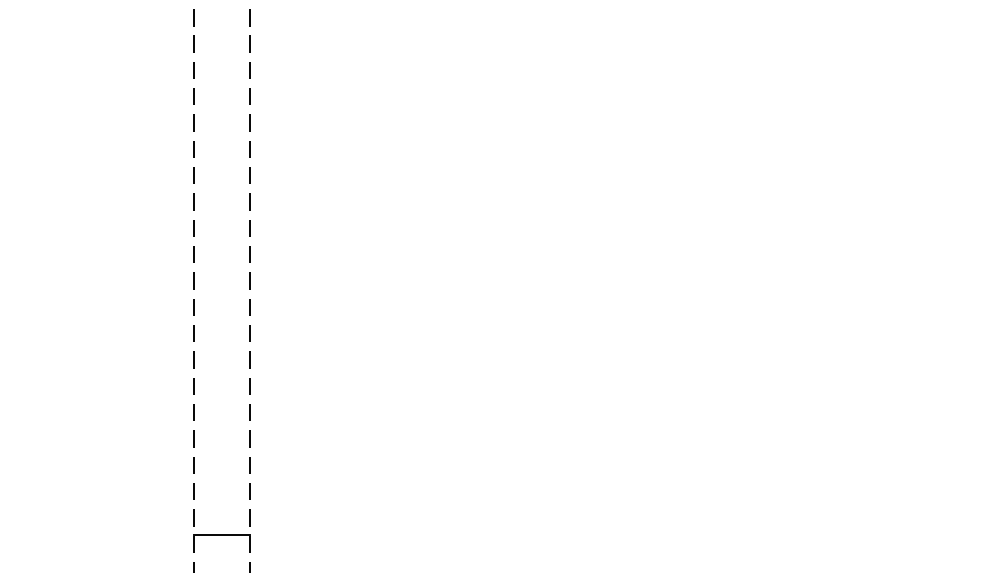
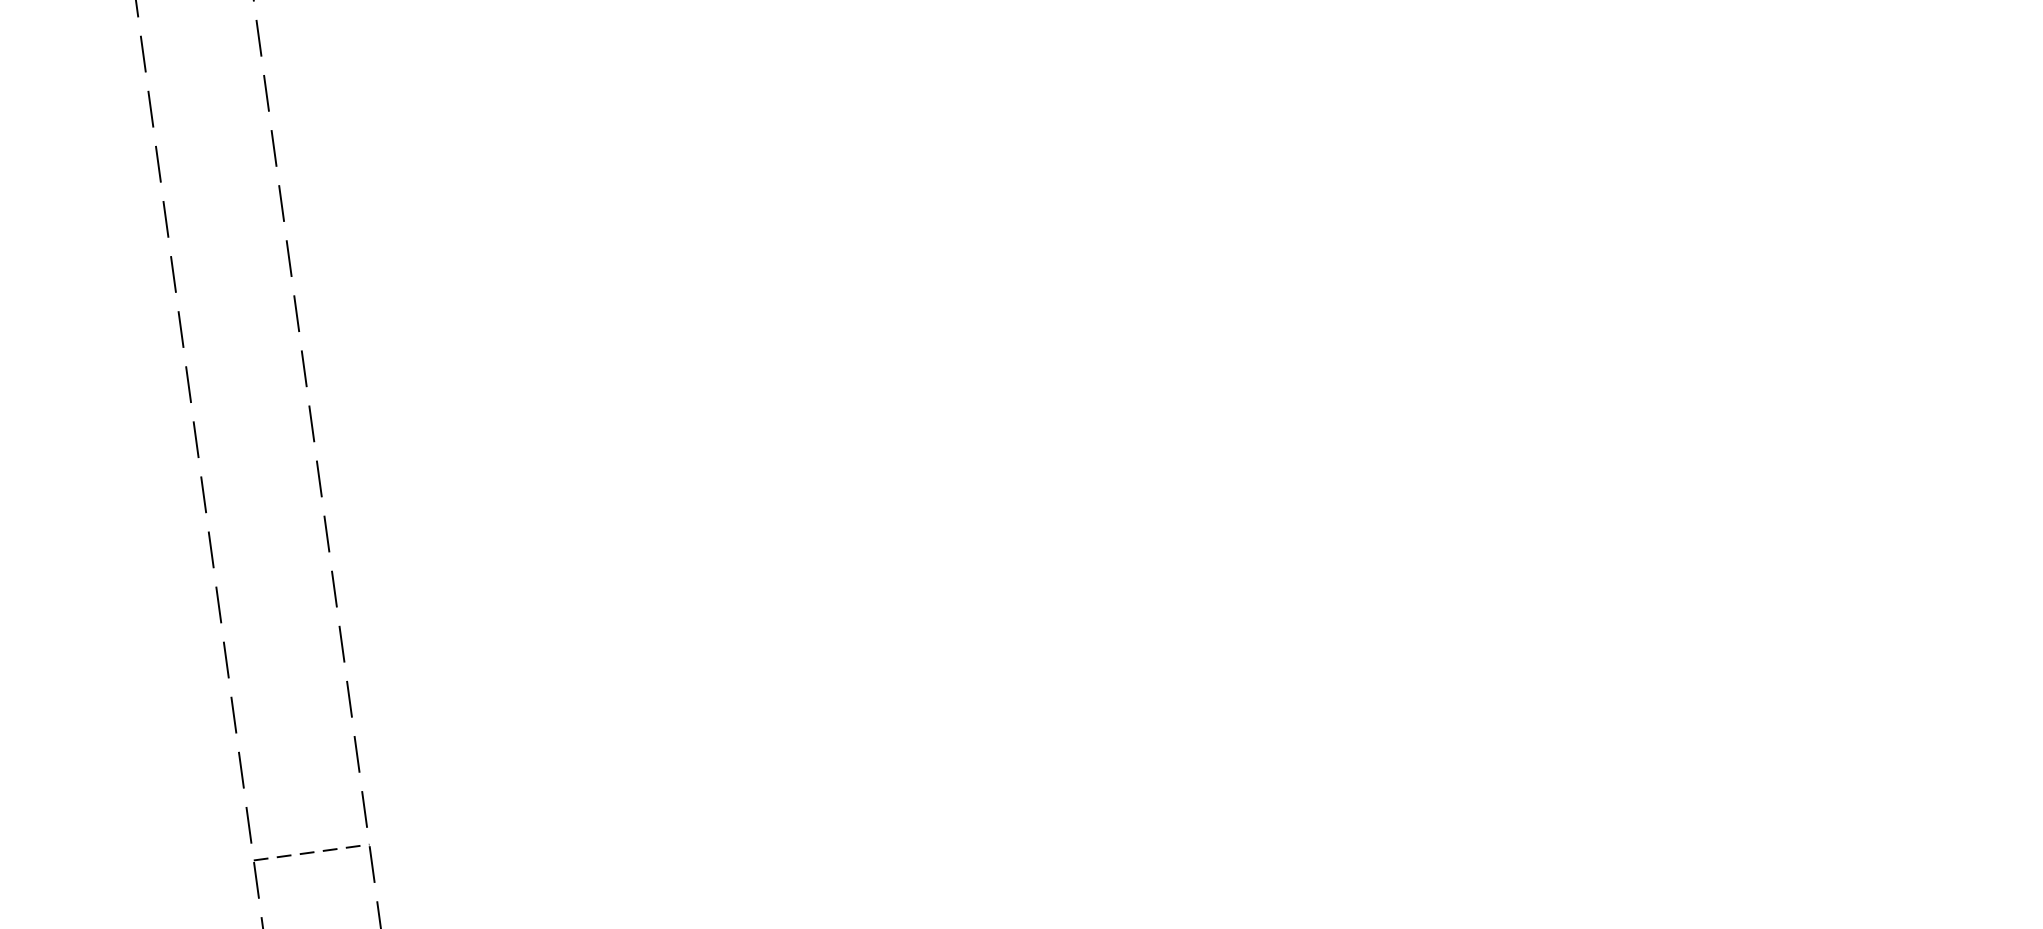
line: (221, 534) -> (310, 852), solid -> dashed

